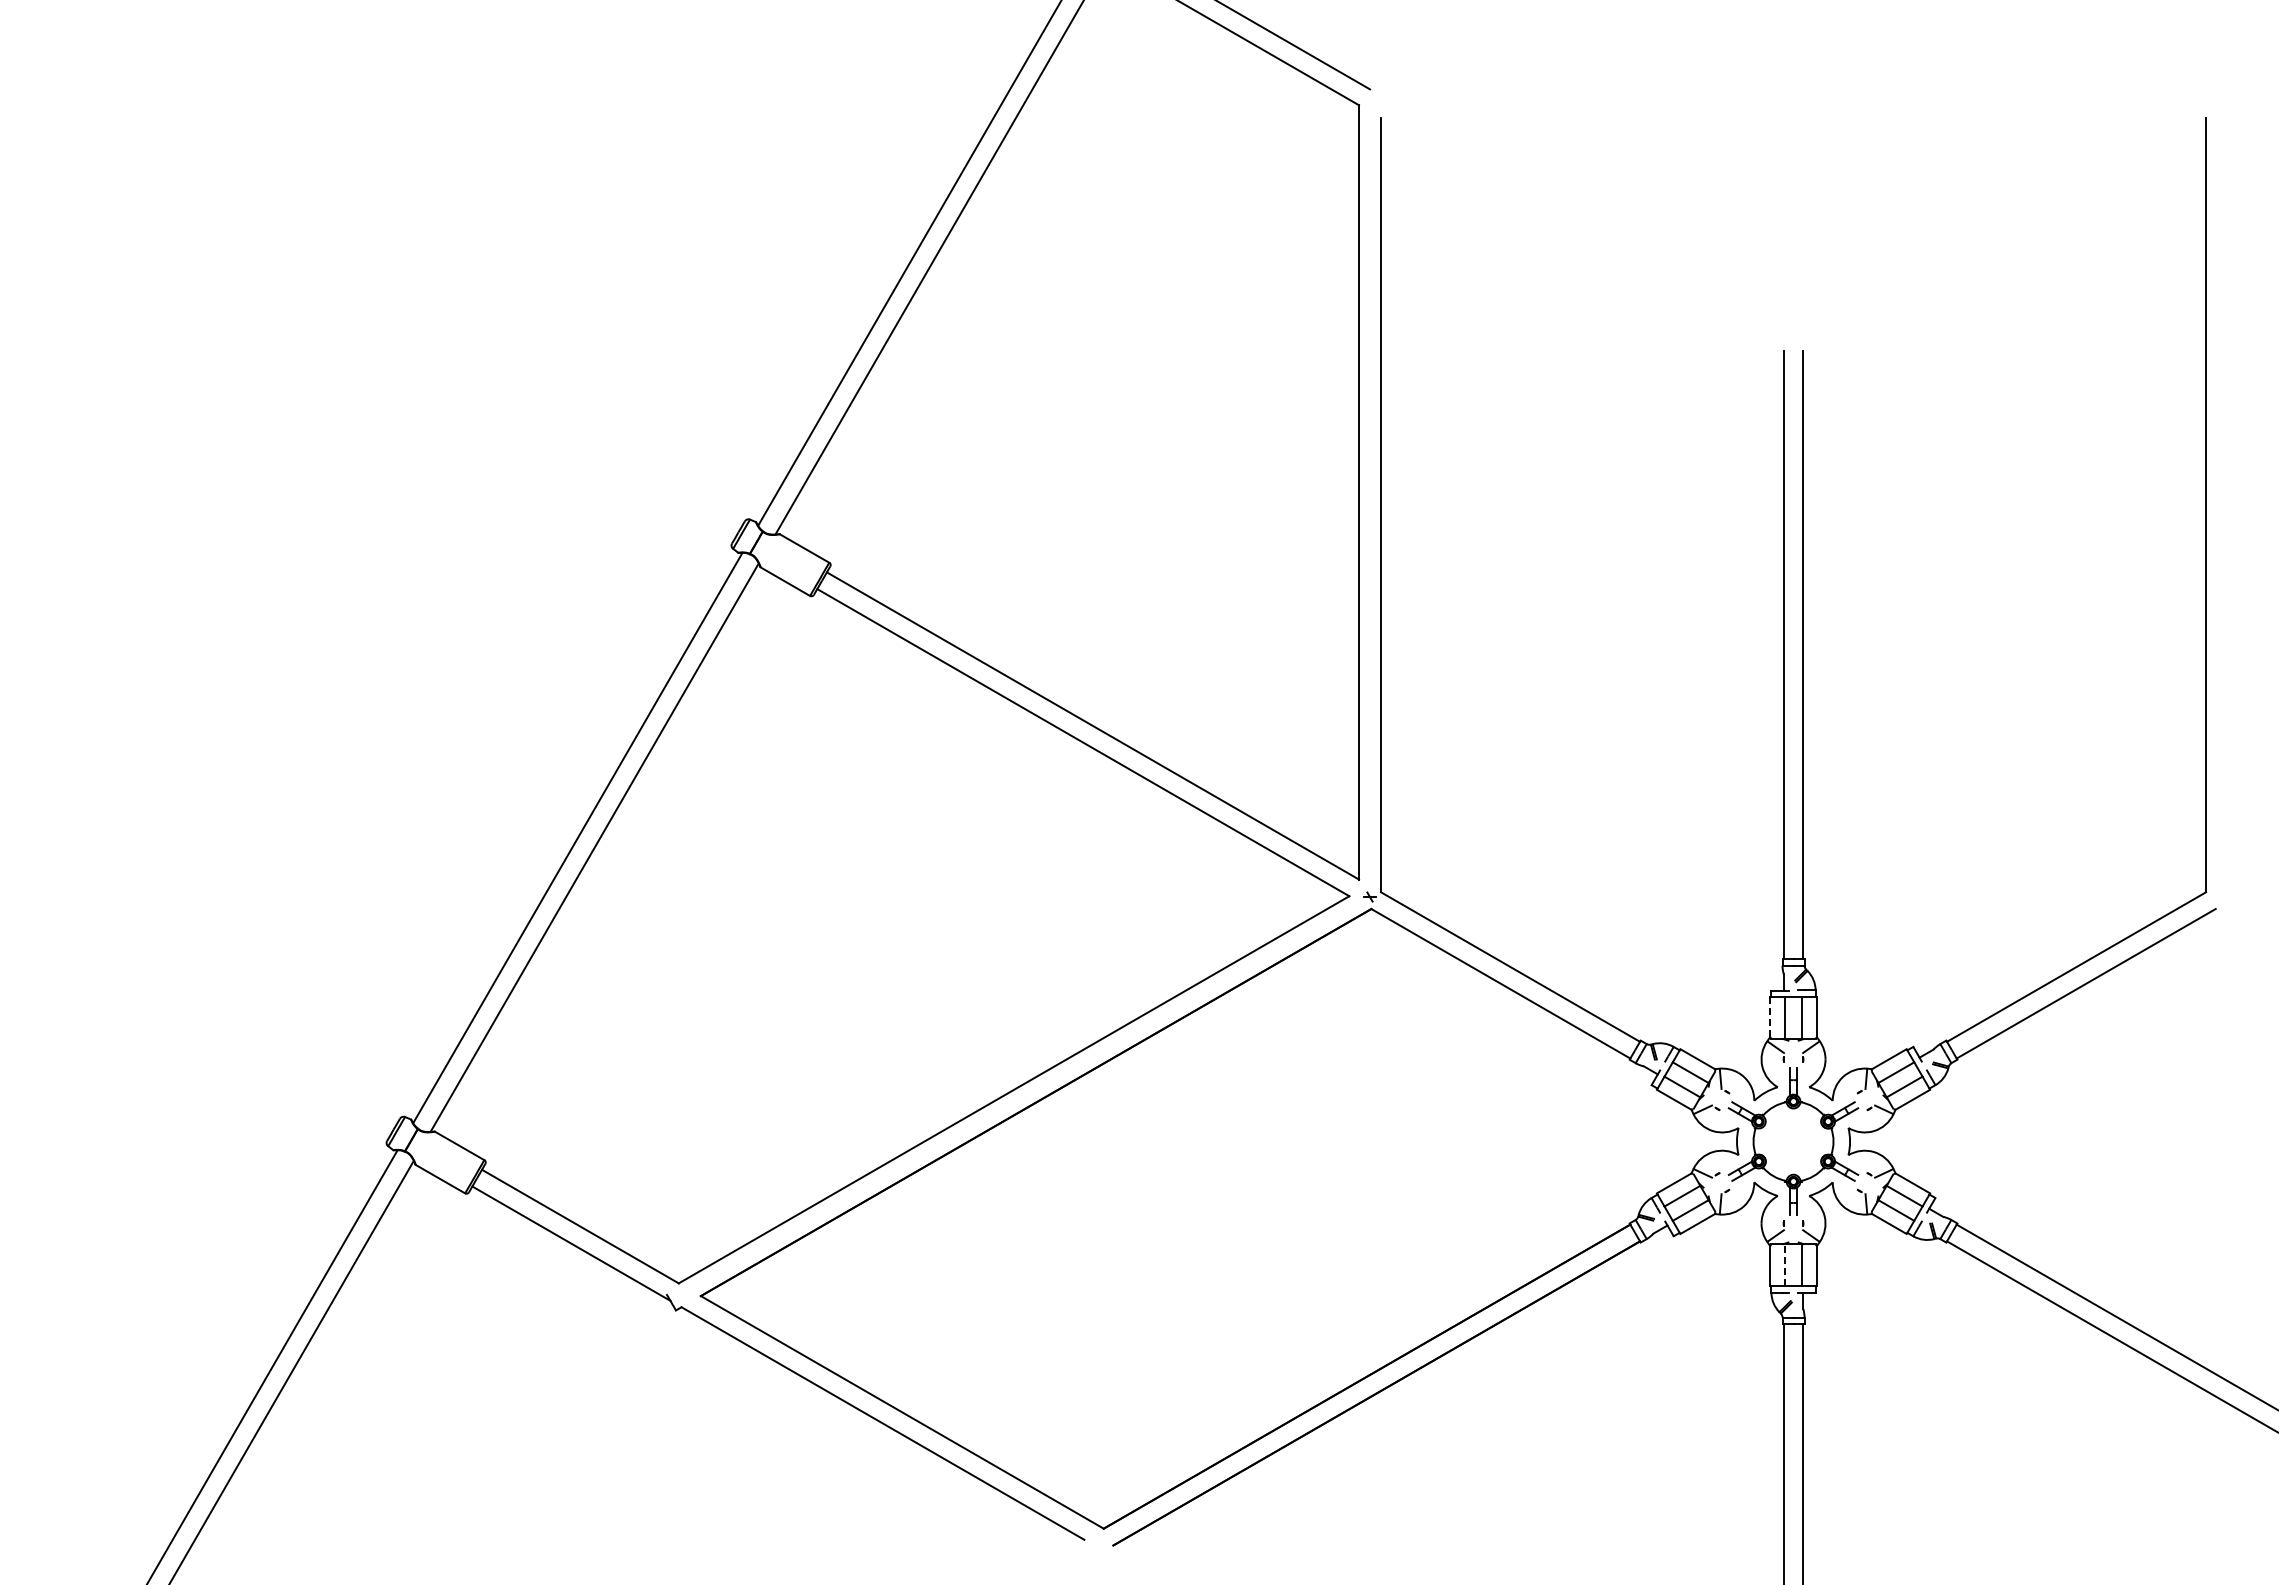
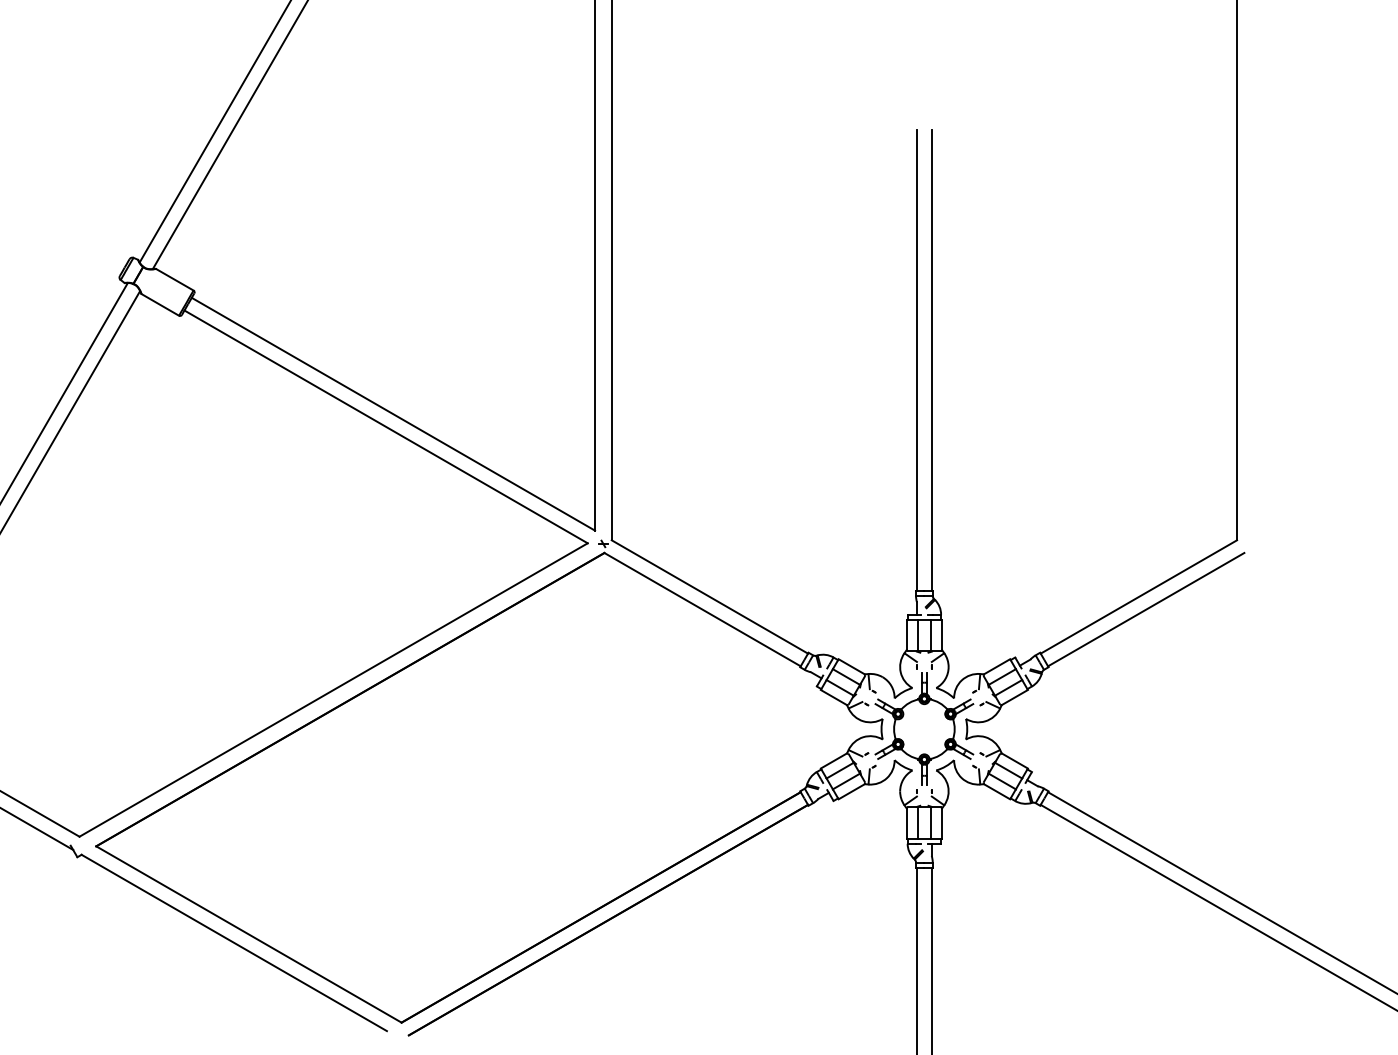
line: (1770, 1017) -> (906, 635), dashed -> solid
line: (1785, 1265) -> (918, 823), dashed -> solid

